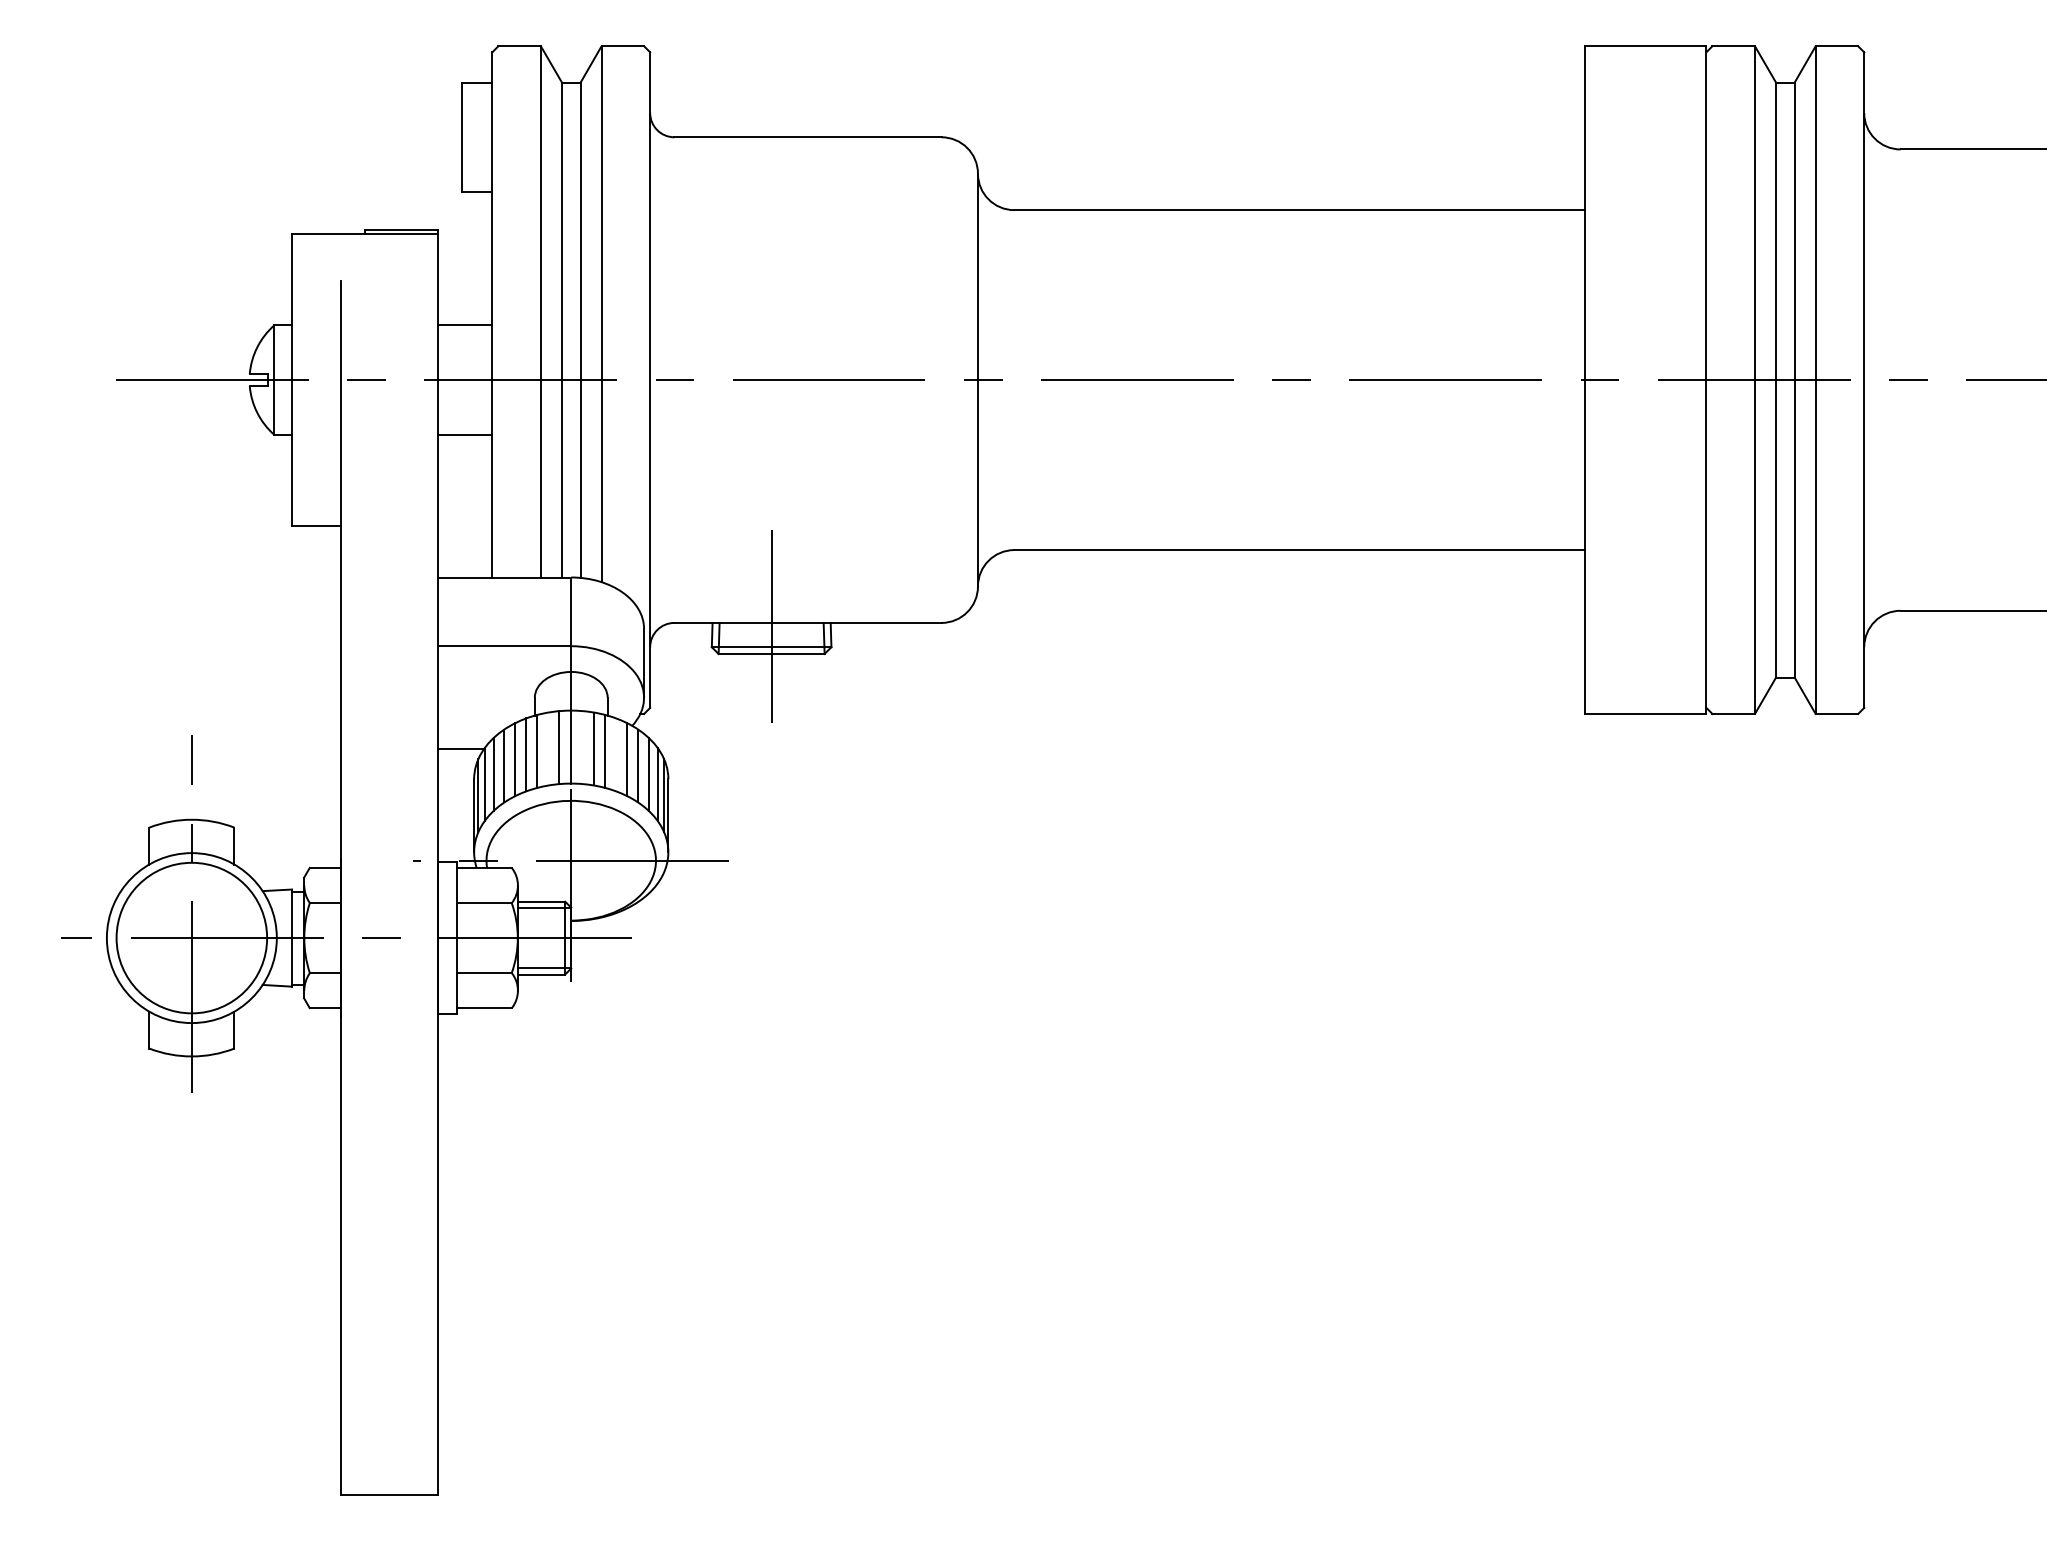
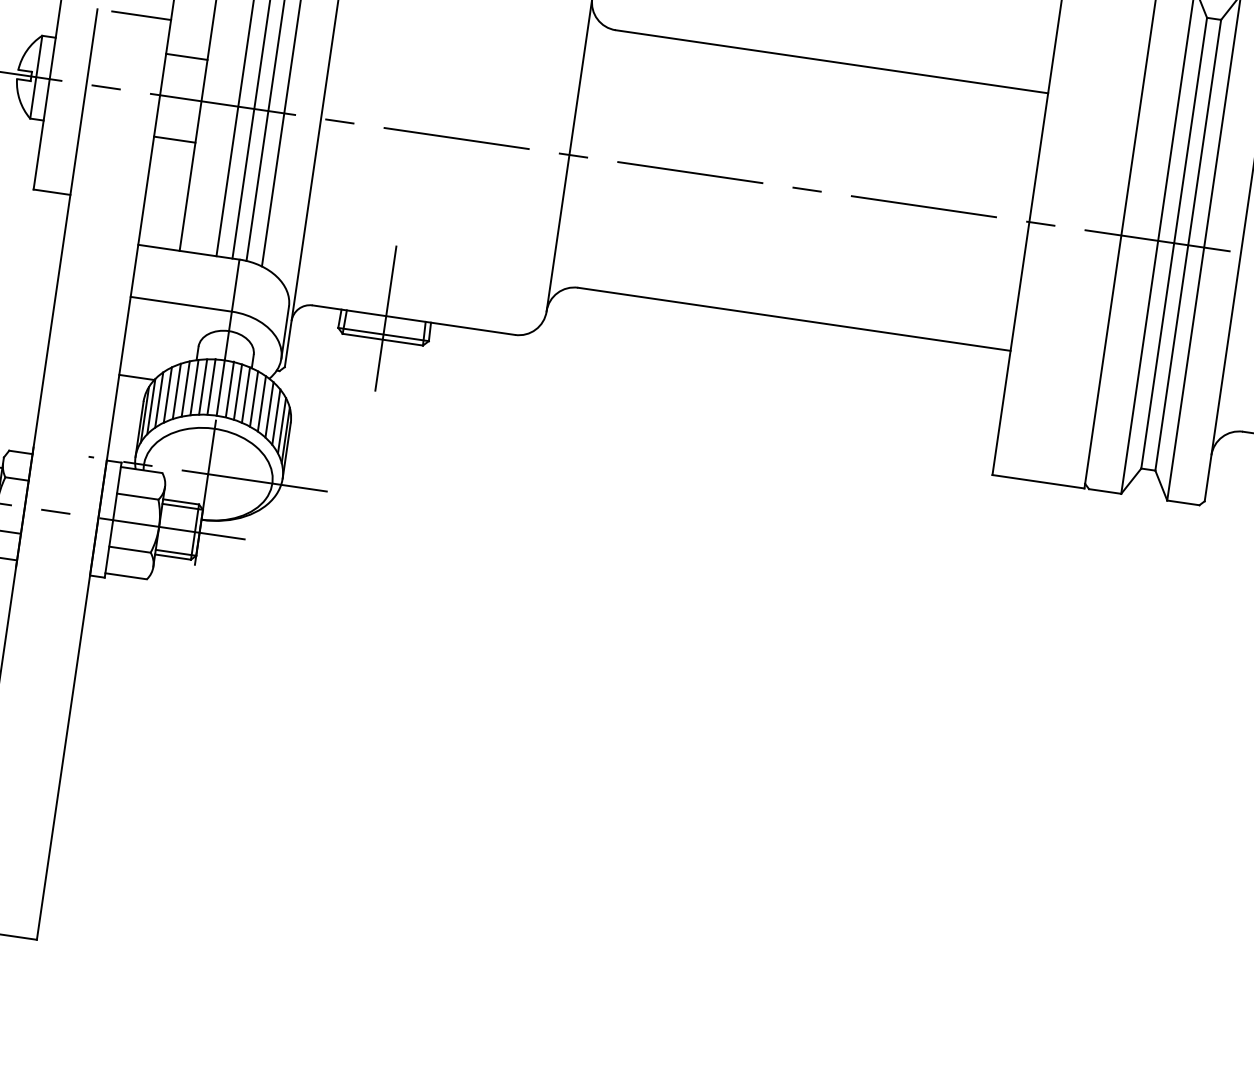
line: (398, 280) -> (141, 15), added
line: (583, 746) -> (230, 388), added
line: (548, 748) -> (203, 386), added
line: (616, 754) -> (254, 398), added

